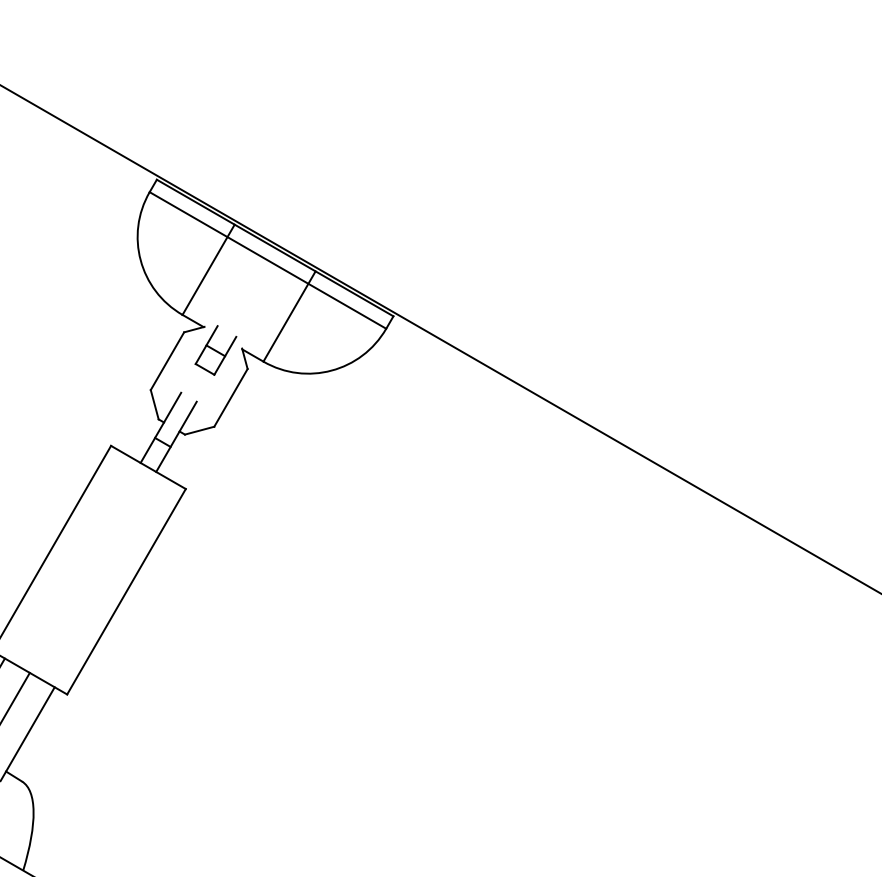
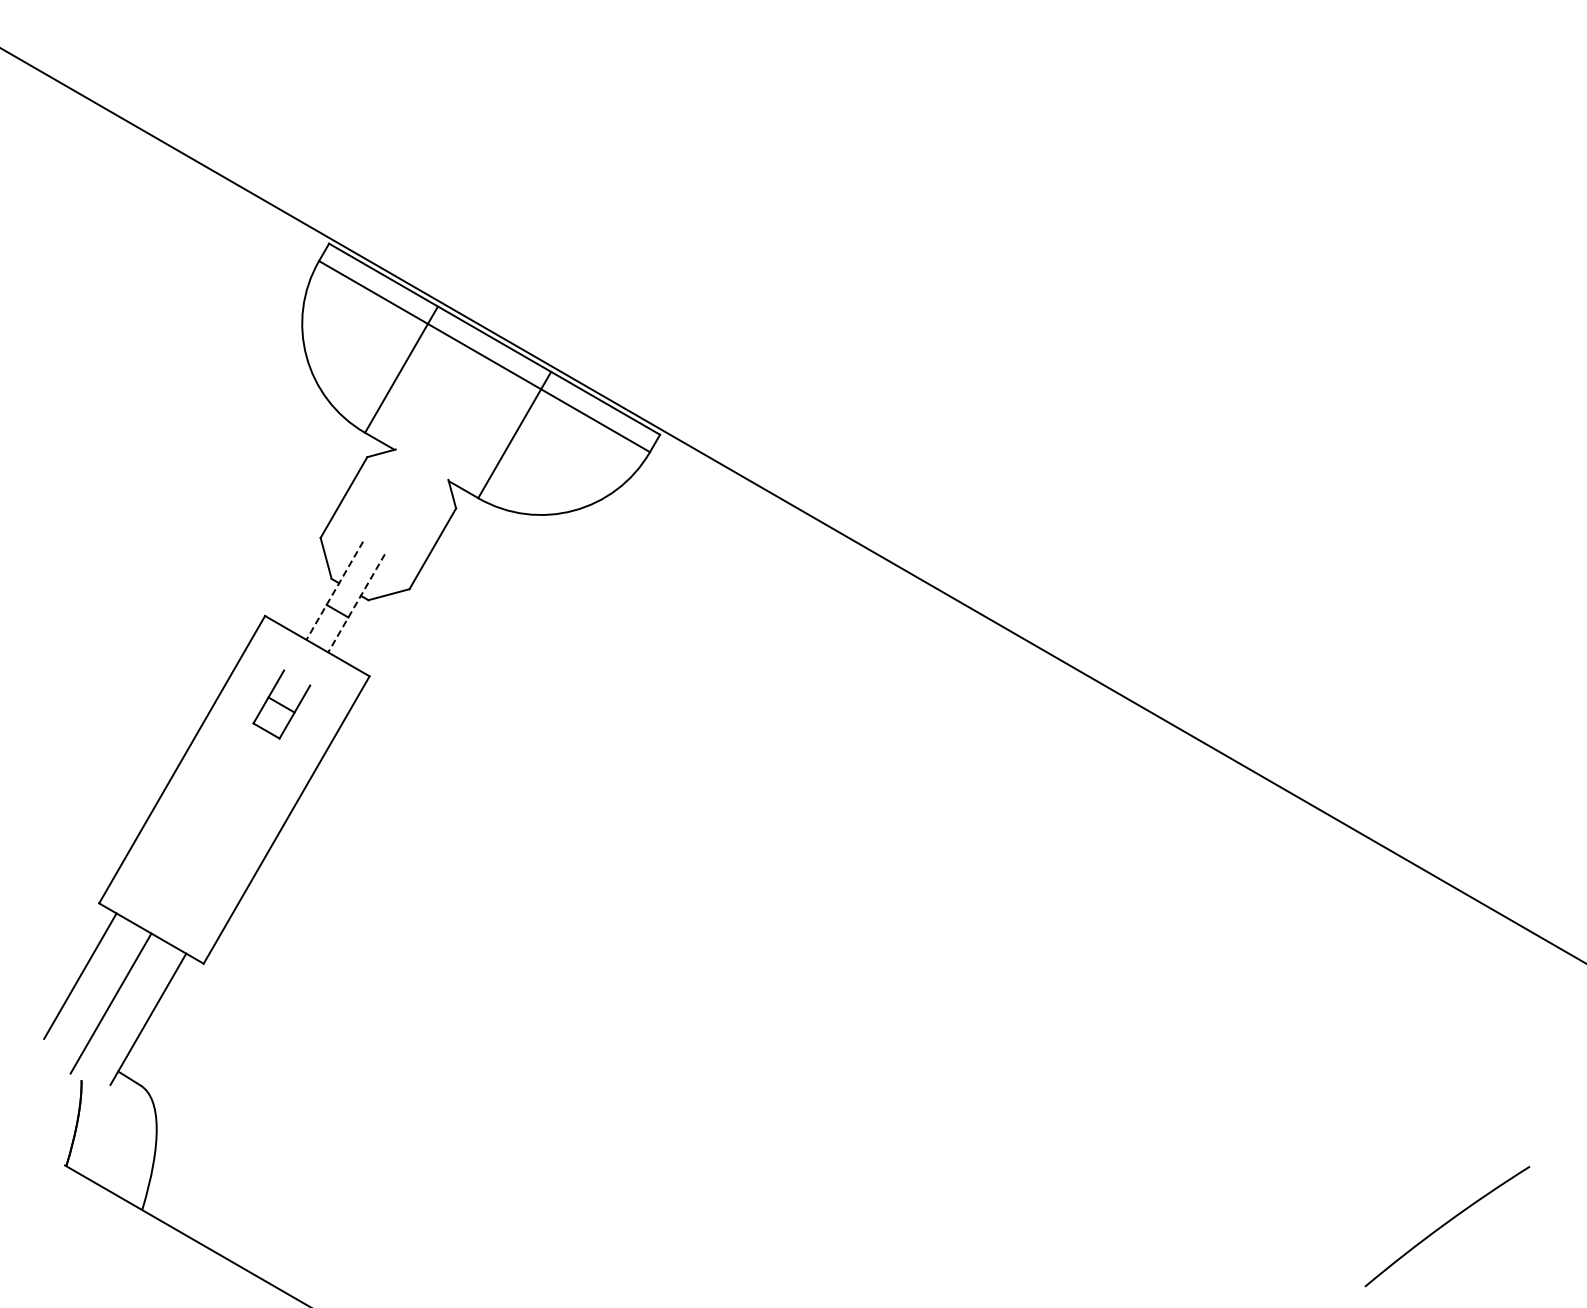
part: (215, 350) -> (281, 704), moved
line: (160, 427) -> (334, 590), solid -> dashed
line: (176, 436) -> (356, 603), solid -> dashed

